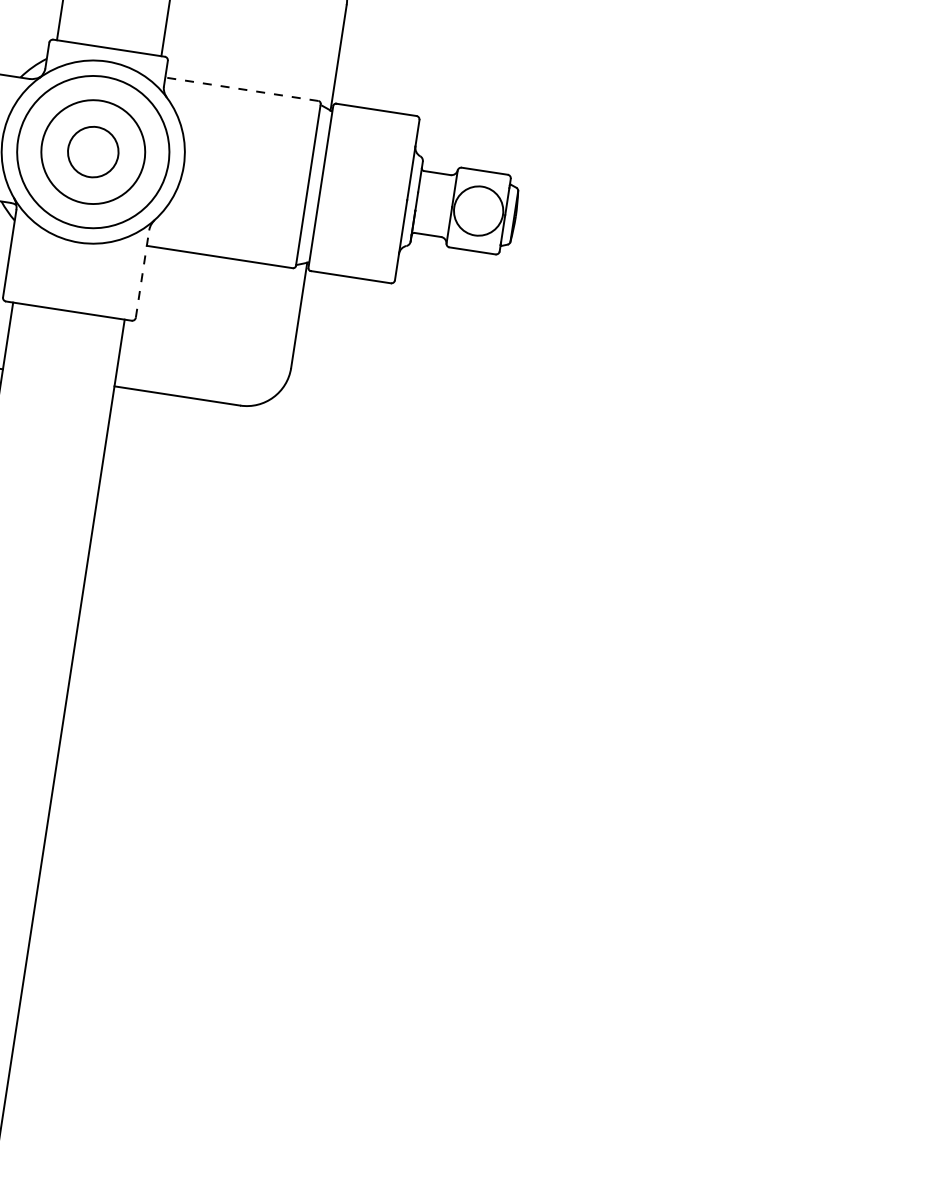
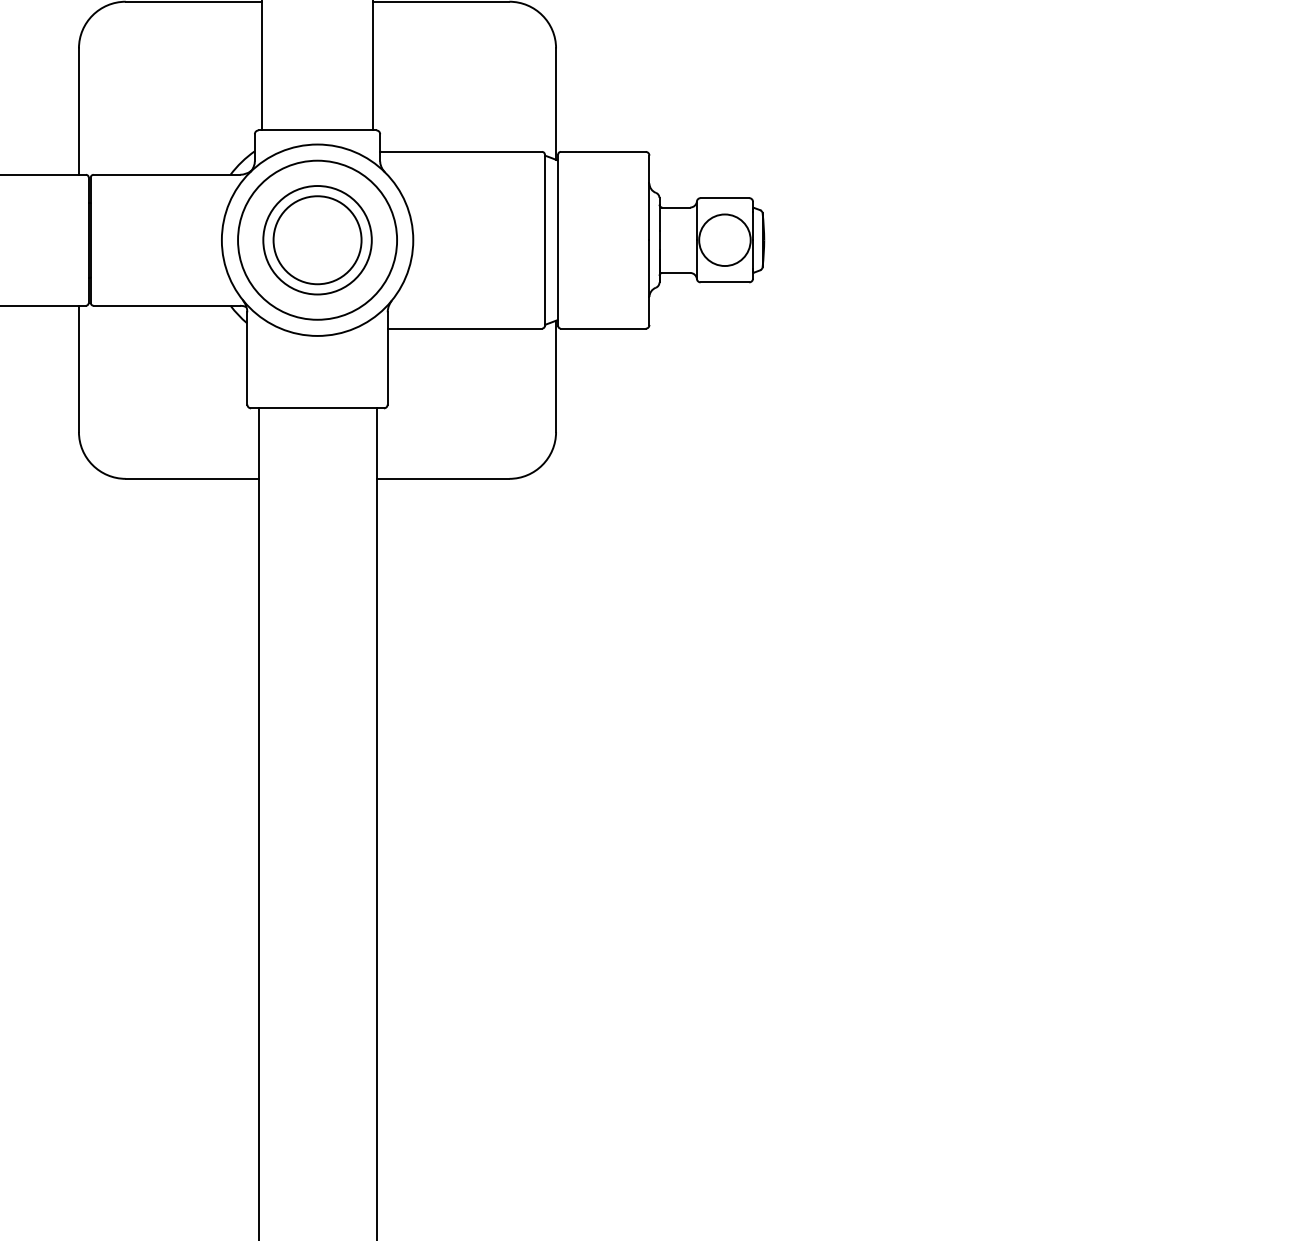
line: (242, 88) -> (461, 151), dashed -> solid
circle: (93, 152) -> (317, 240), size x1.67
line: (142, 273) -> (387, 357), dashed -> solid

